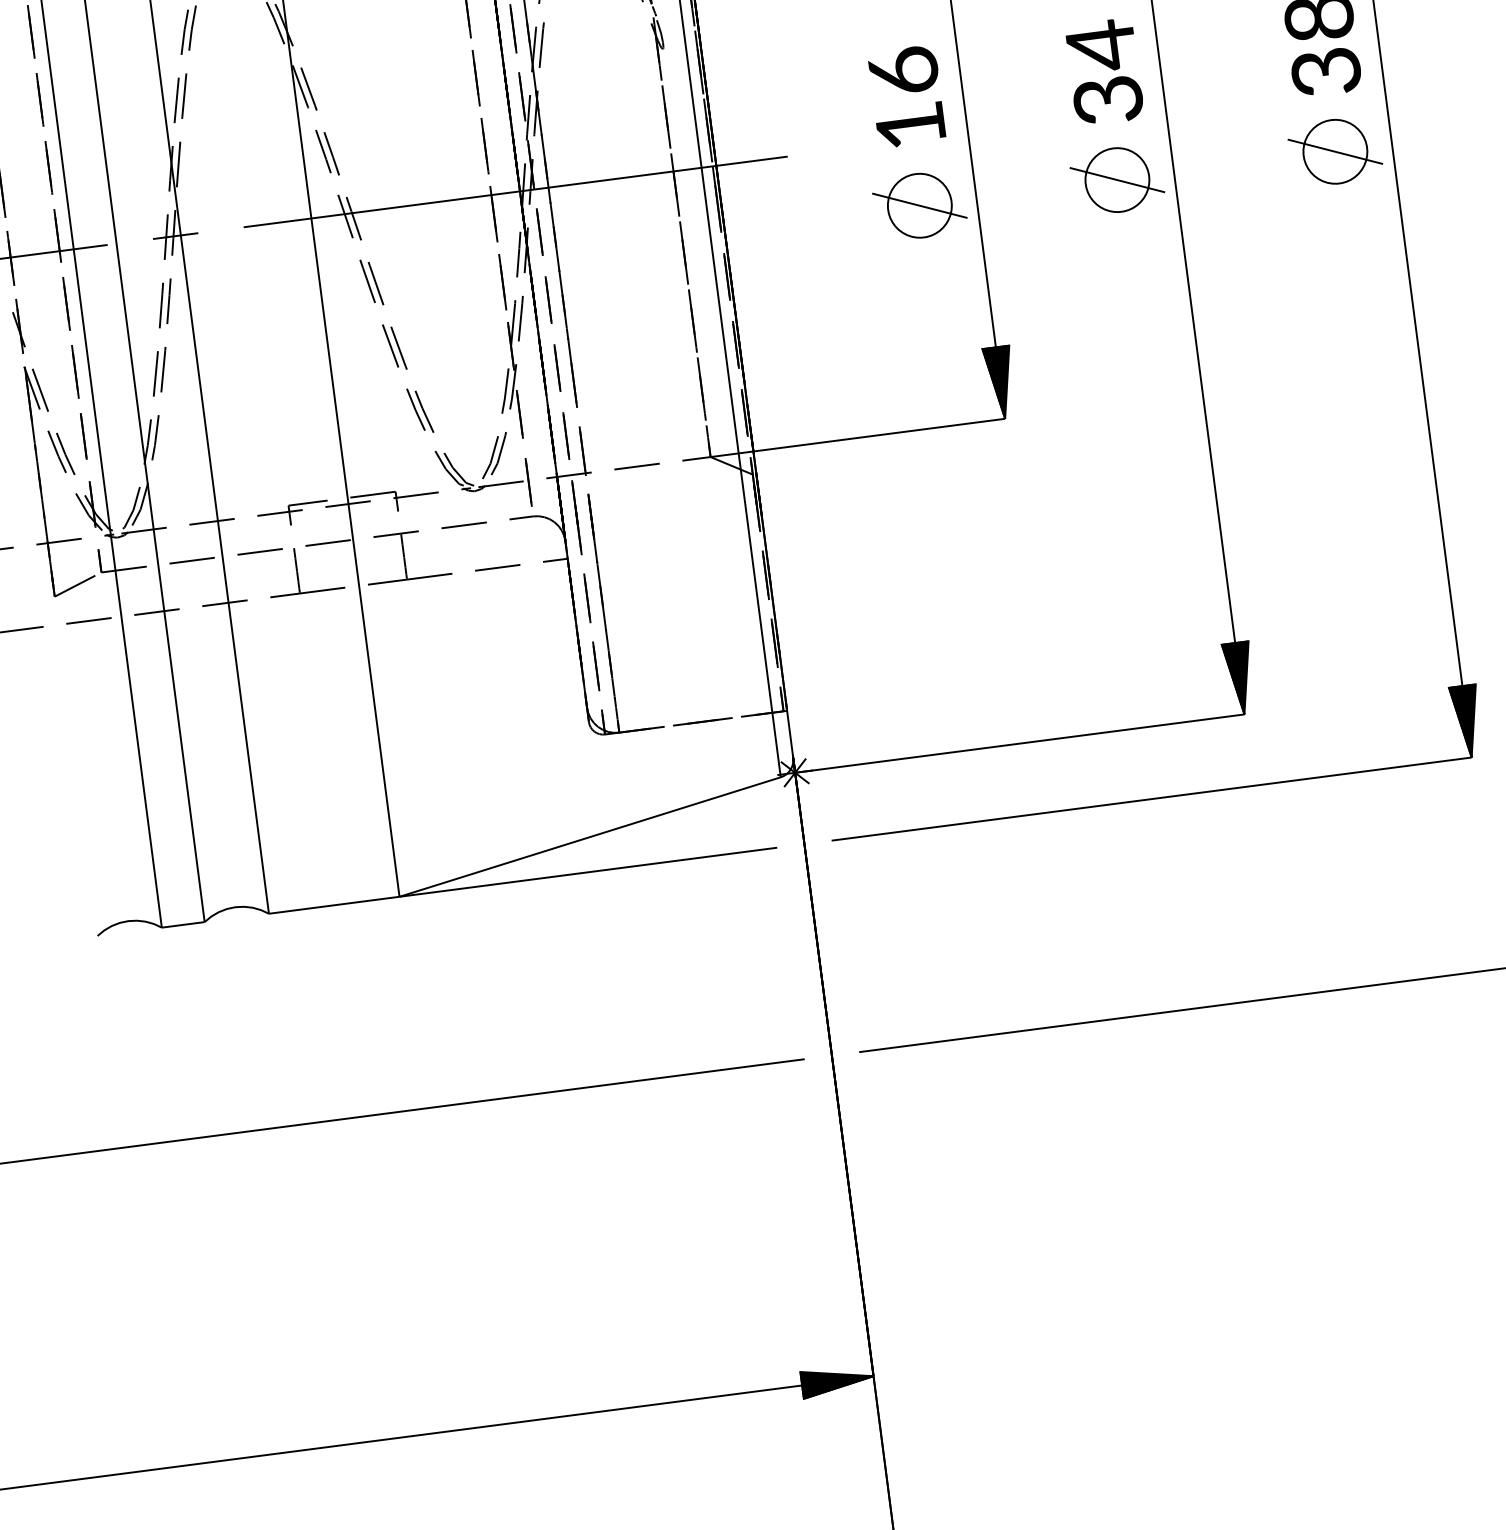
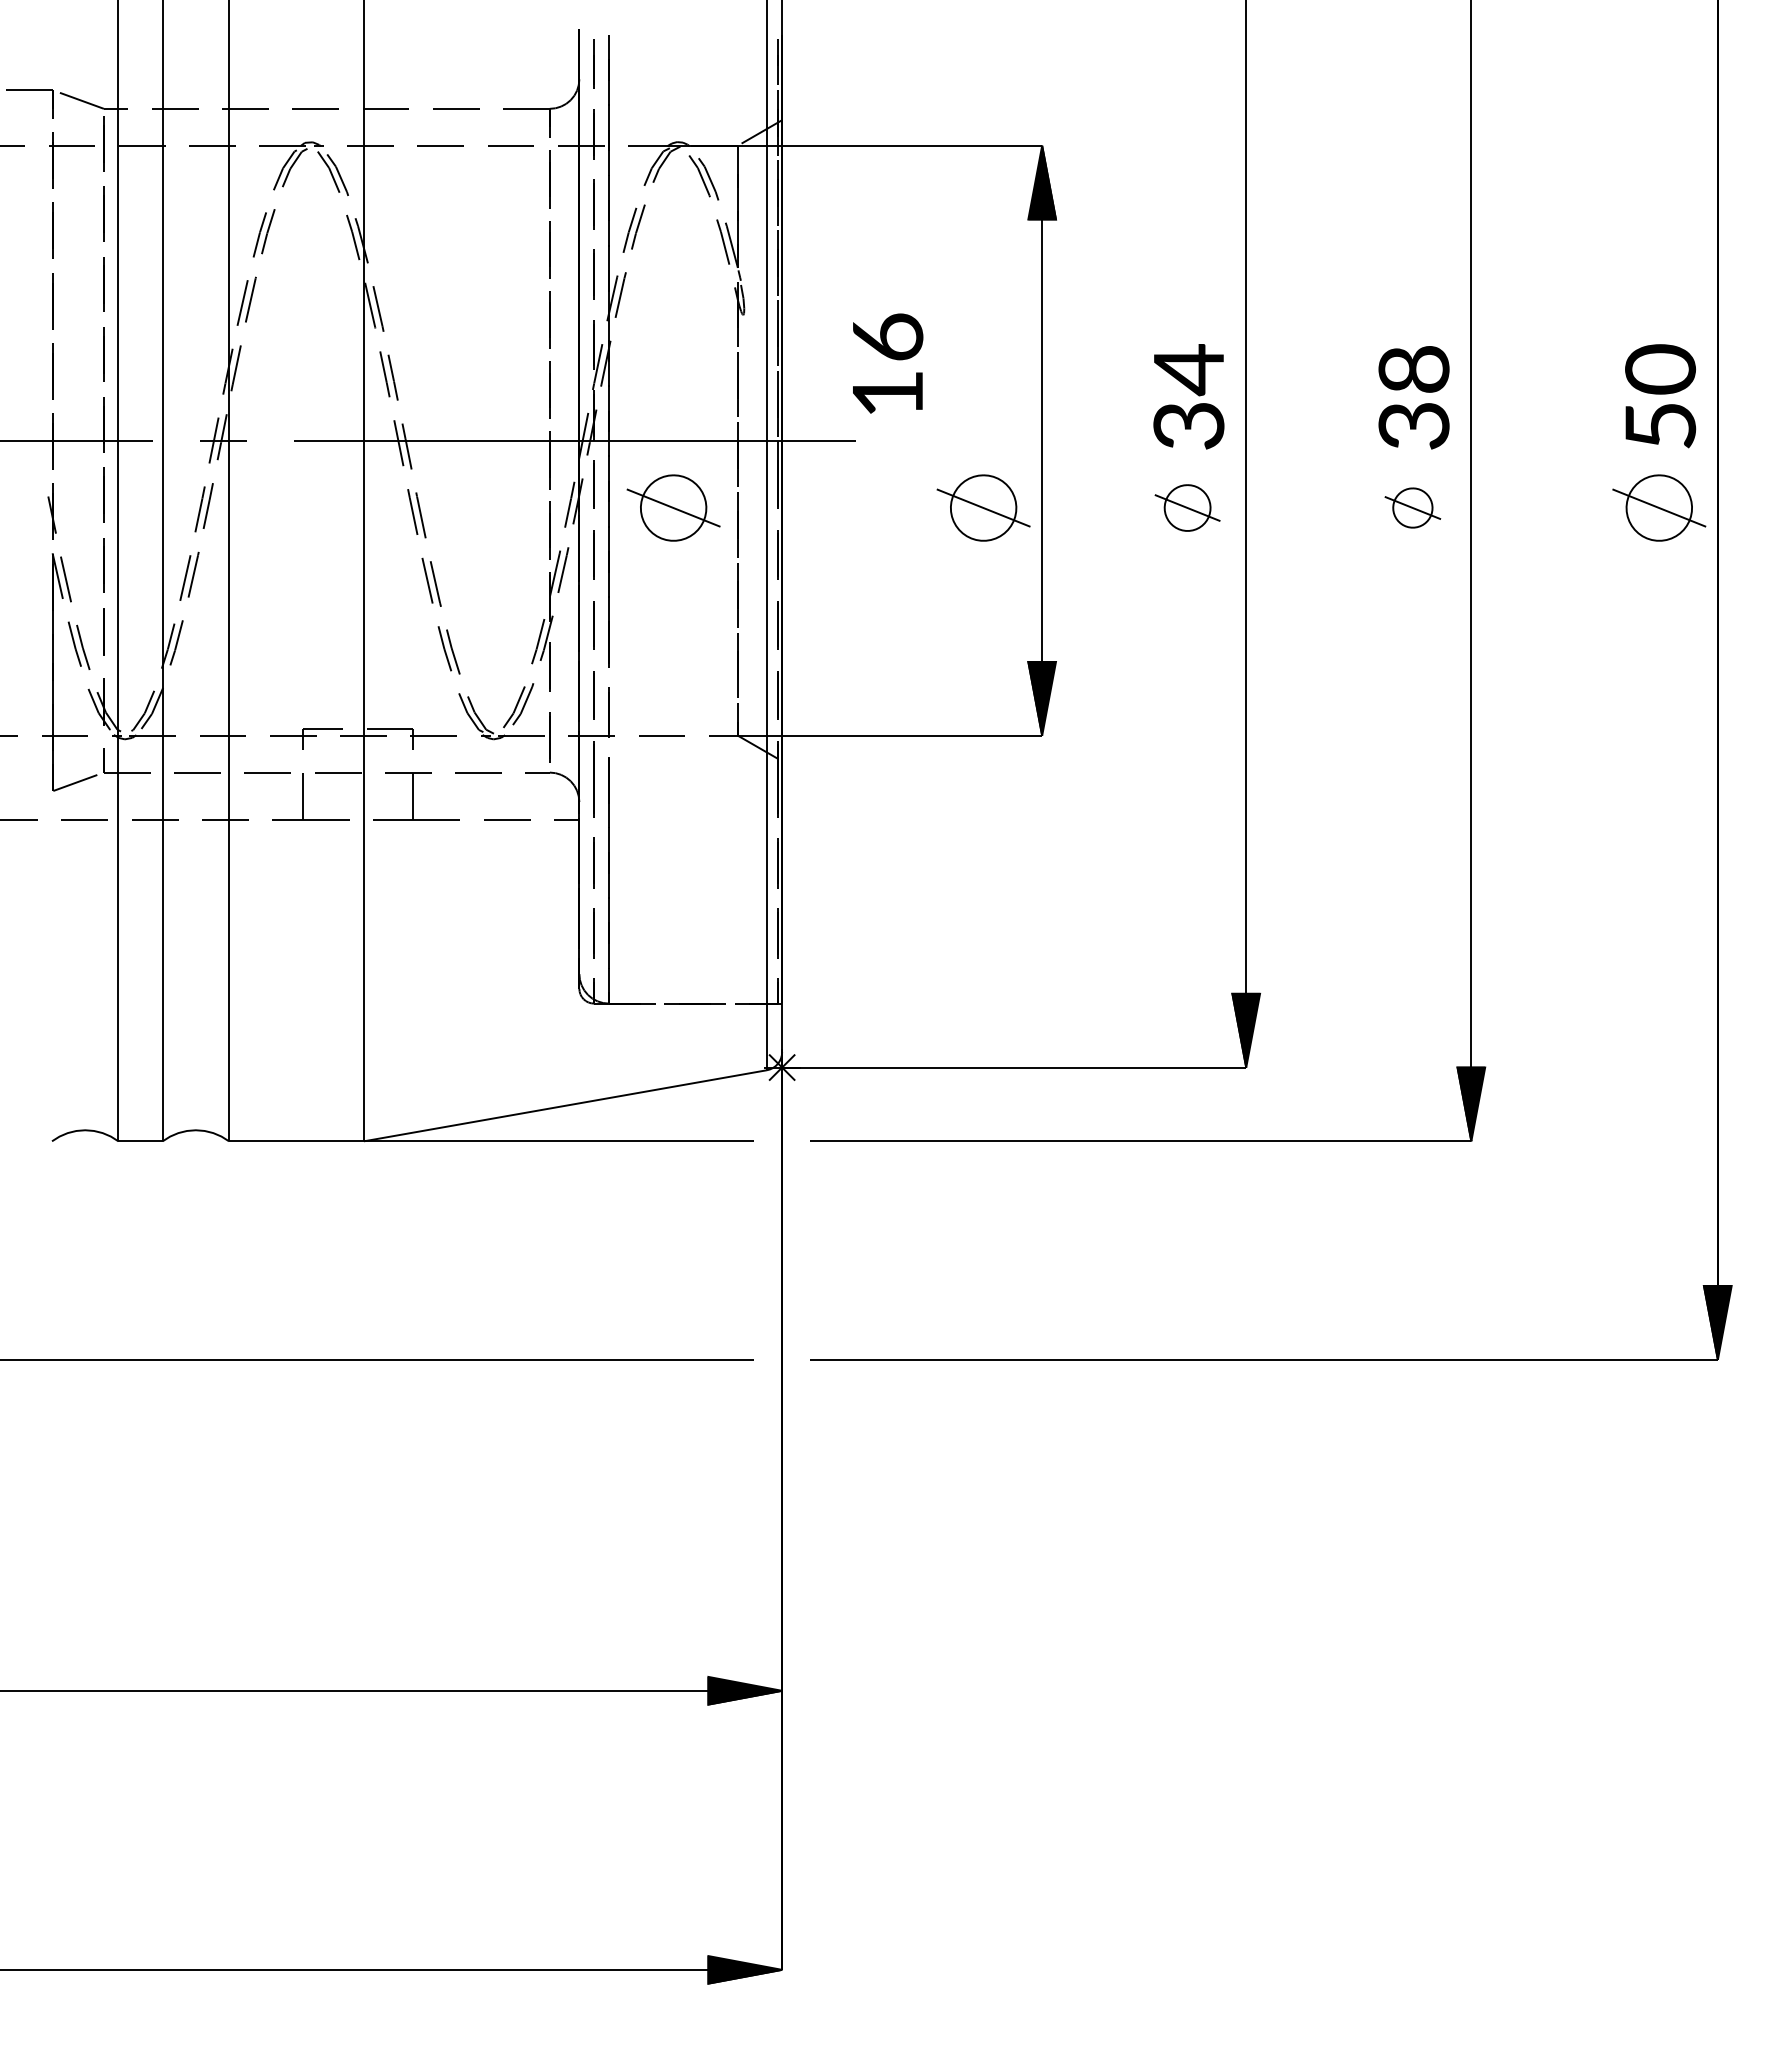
text: (907, 96) -> (888, 363), moved
part: (1335, 151) -> (1412, 507), size x0.6
part: (1117, 179) -> (1187, 507), size x0.7
part: (619, 244) -> (673, 507), added

